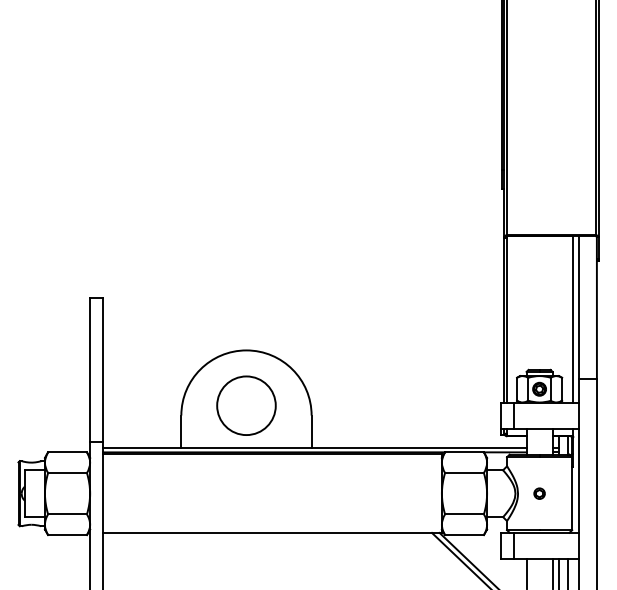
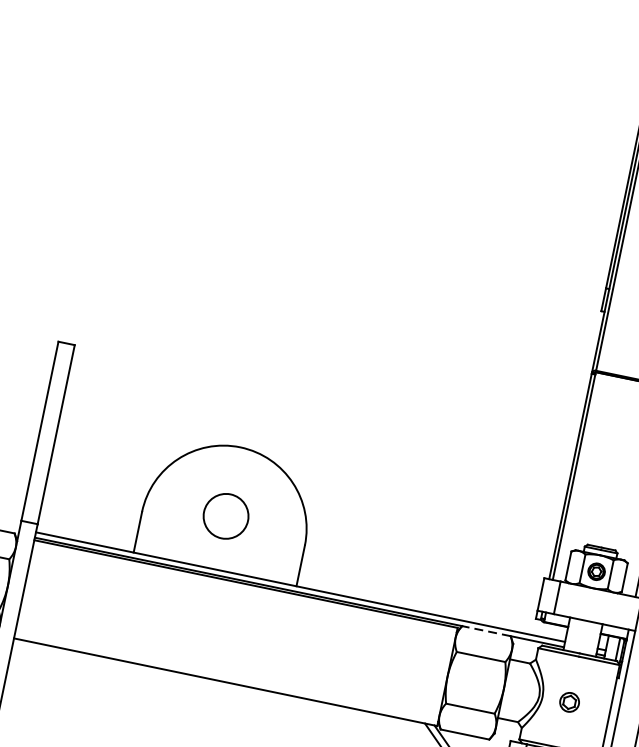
circle: (246, 405) -> (226, 516), size x0.6
line: (464, 452) -> (486, 631), solid -> dashed
part: (539, 493) -> (569, 701), size x1.4

